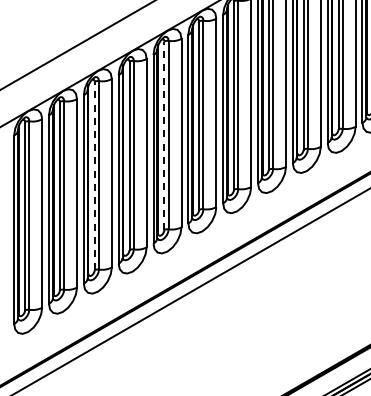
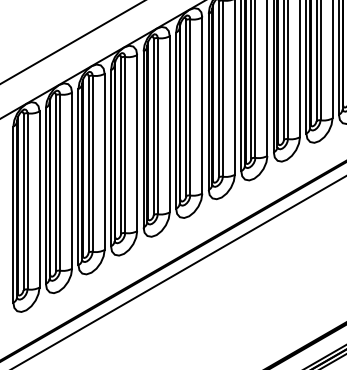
line: (164, 135) -> (153, 126), dashed -> solid
line: (94, 175) -> (88, 163), dashed -> solid

